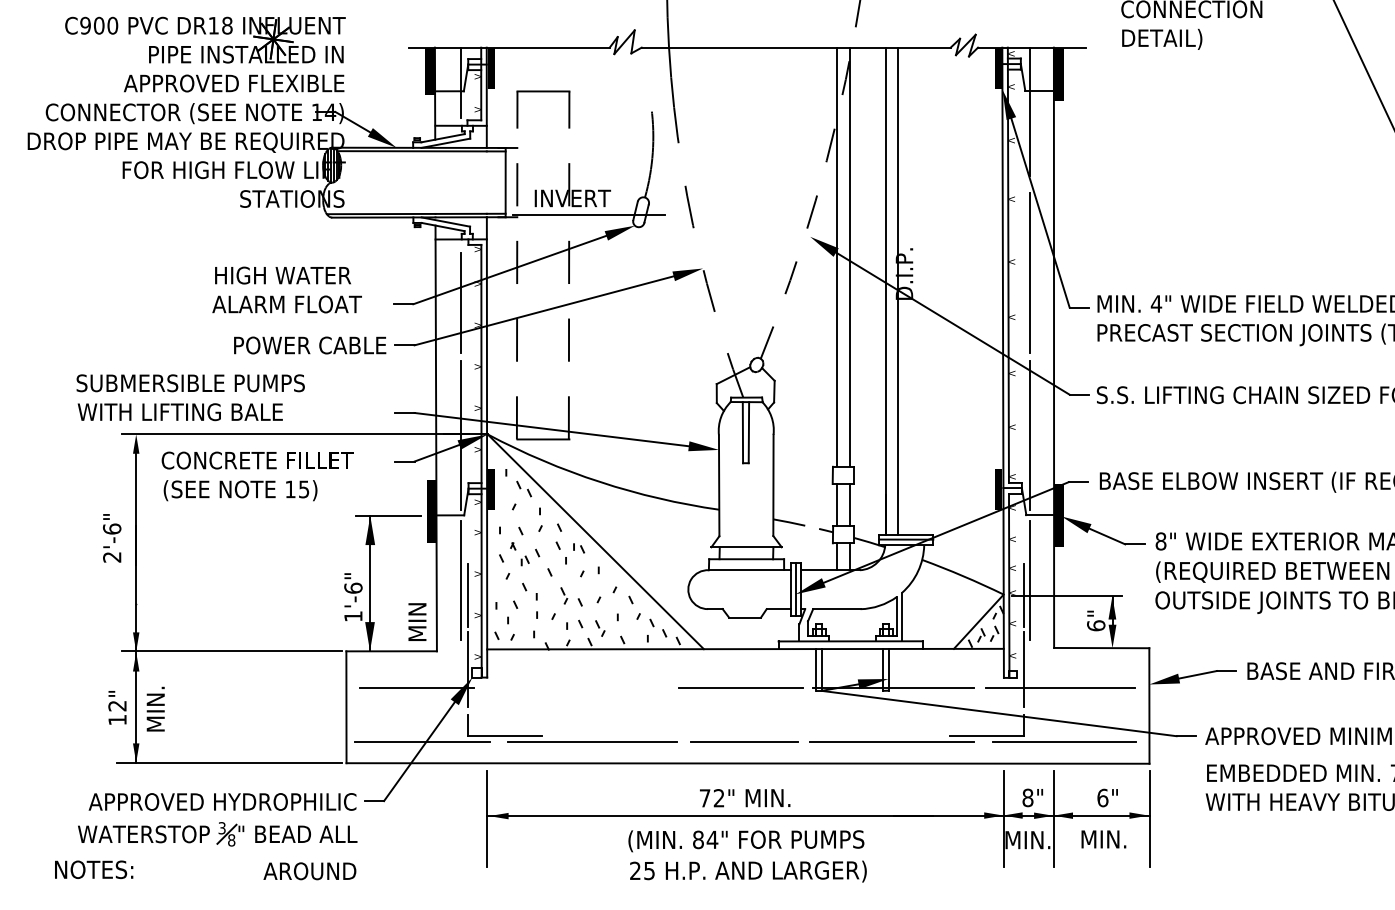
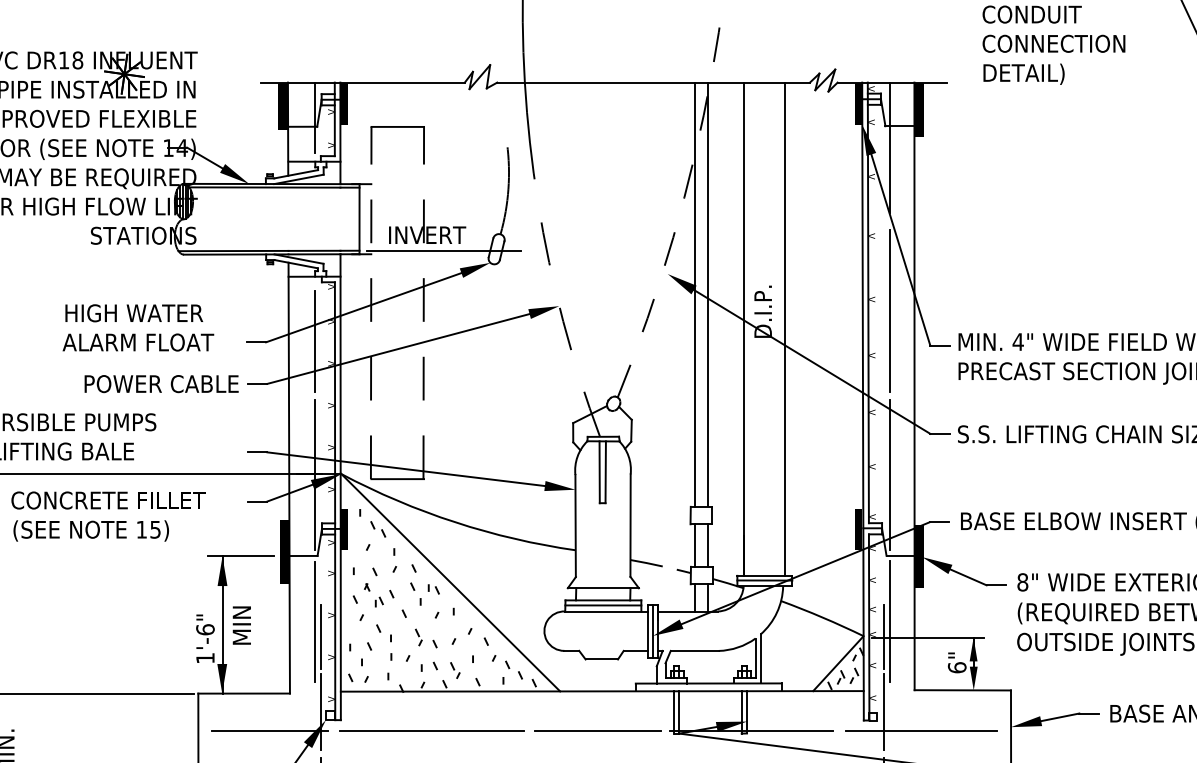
line: (898, 290) -> (785, 328), moved
line: (746, 564) -> (603, 605), added
text: (417, 621) -> (241, 624), moved
line: (576, 687) -> (431, 730), added

